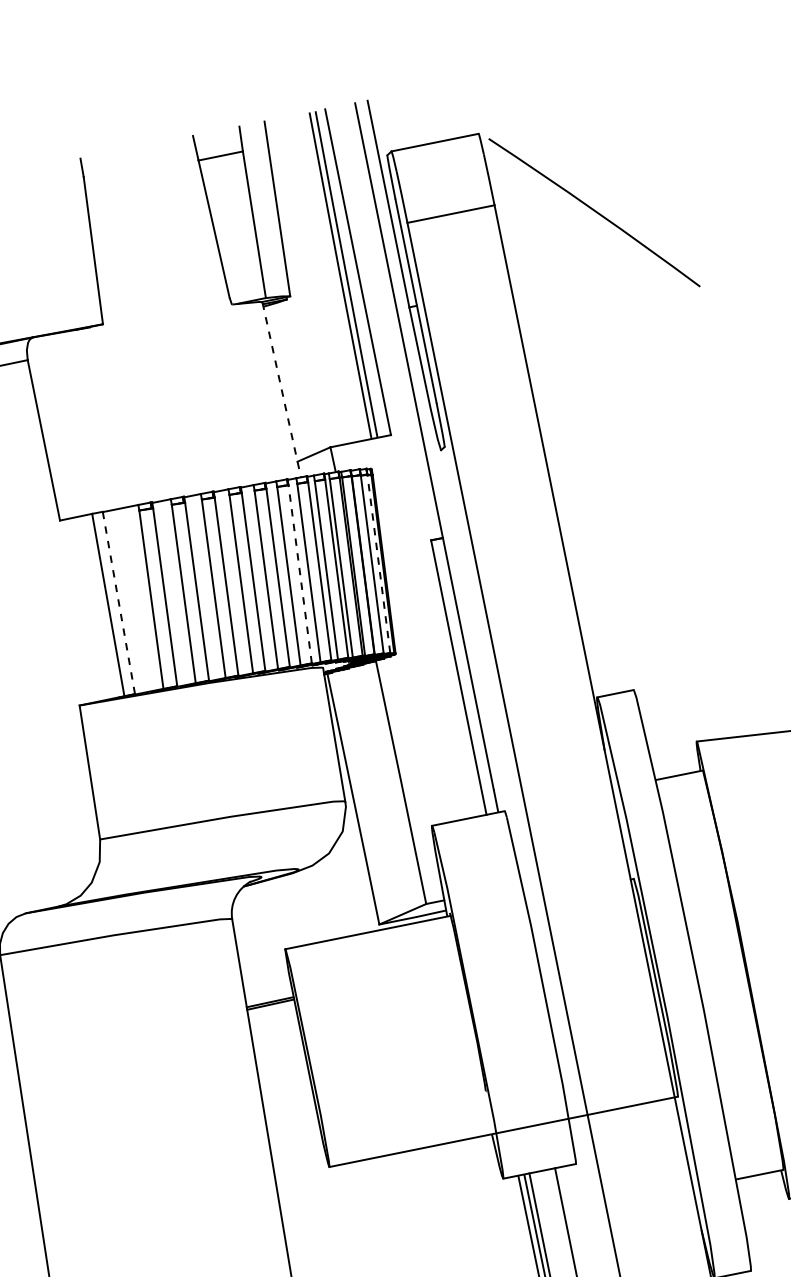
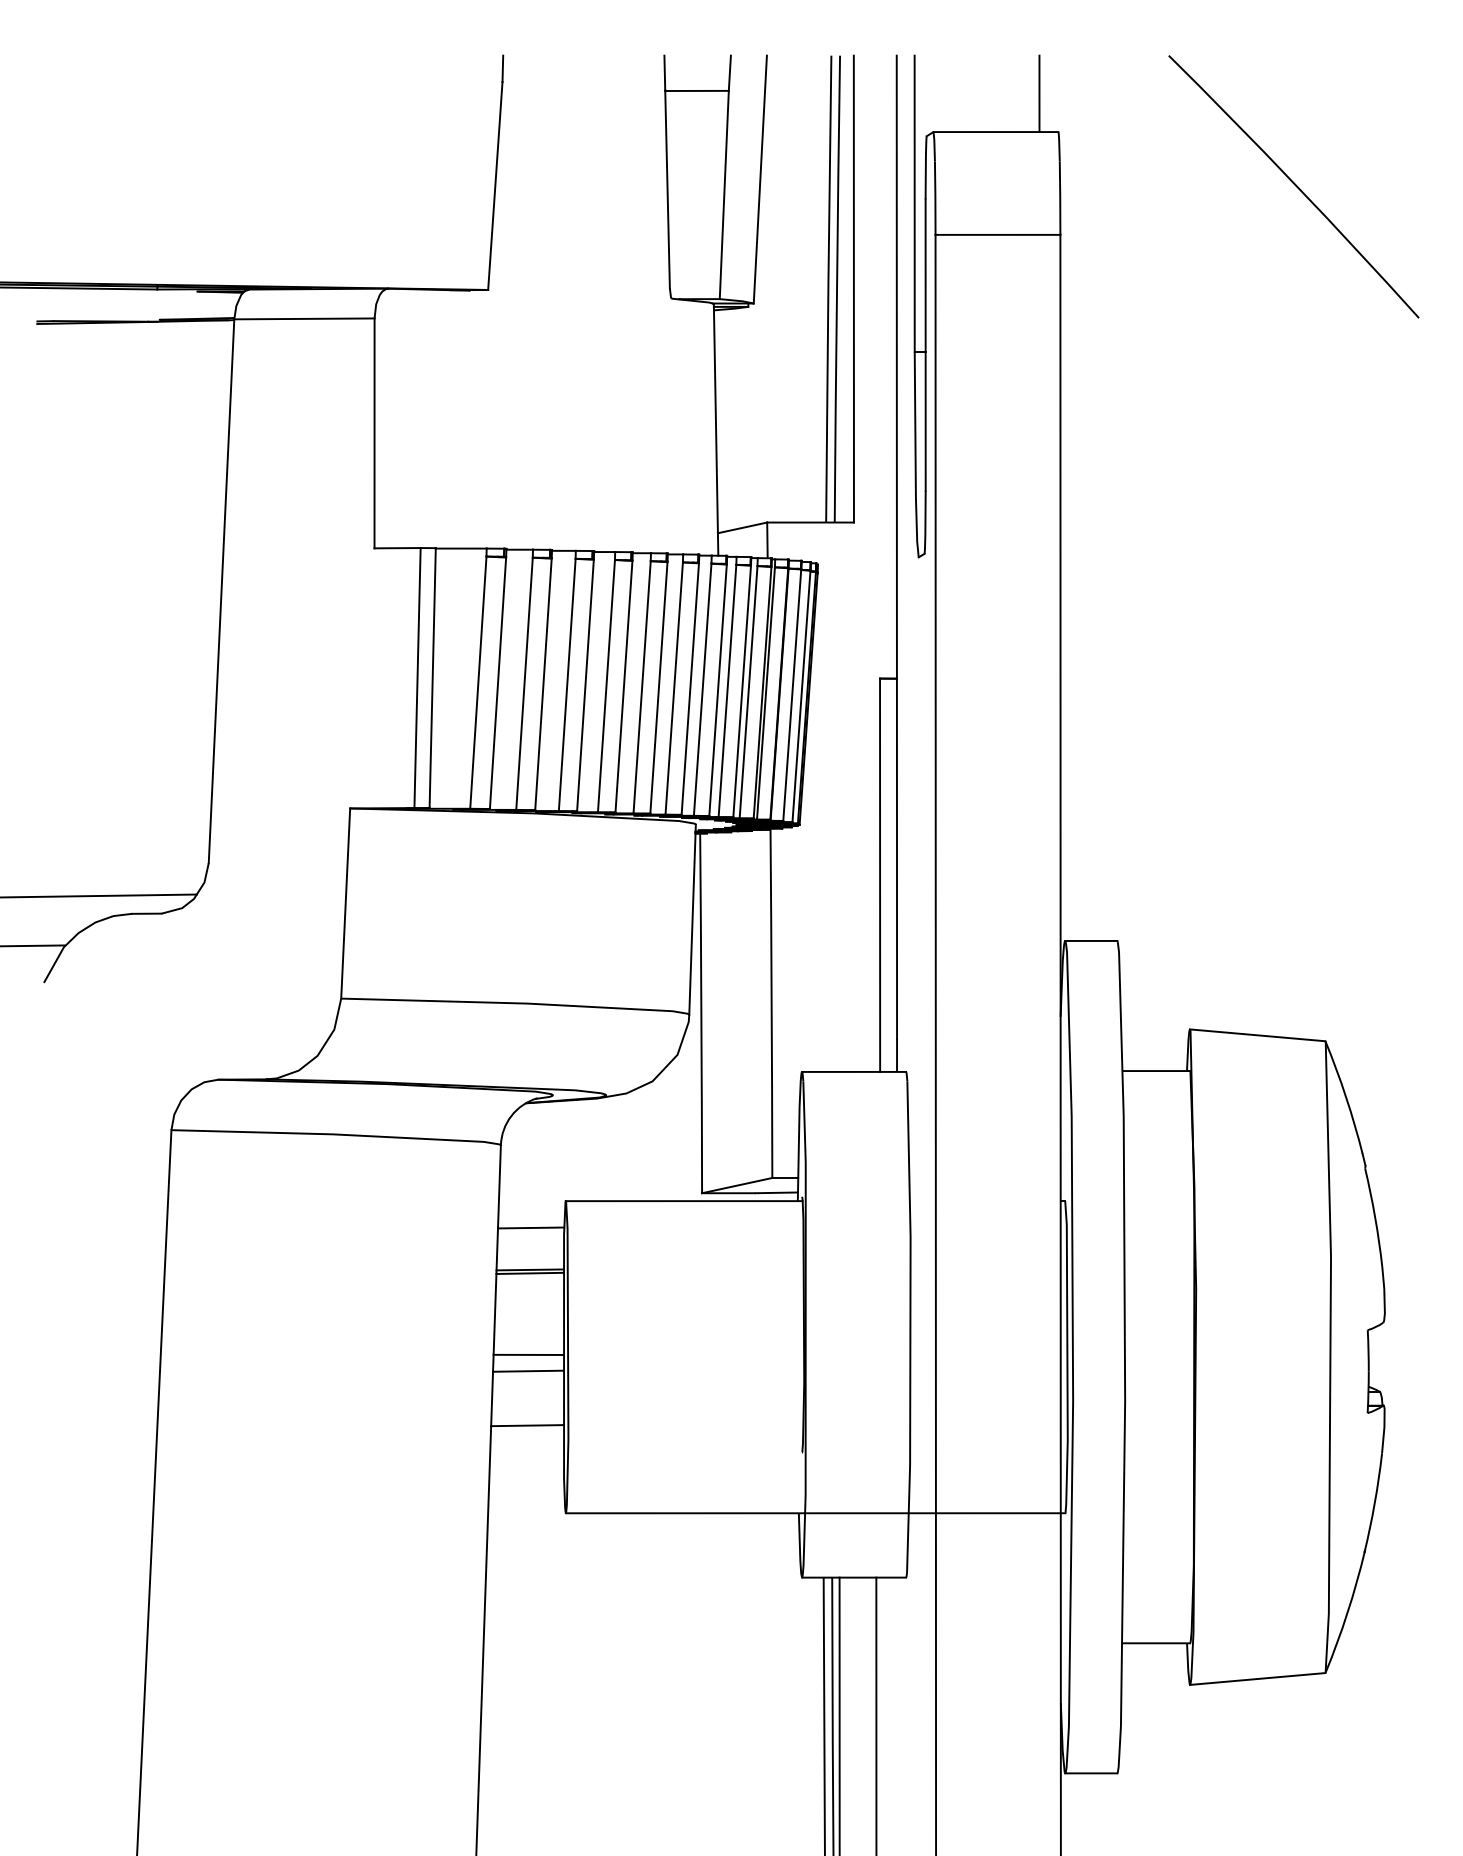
line: (460, 109) -> (1039, 93), added
arc: (594, 211) -> (1294, 185), moved
line: (282, 390) -> (716, 430), dashed -> solid
line: (378, 563) -> (801, 696), dashed -> solid
line: (300, 573) -> (690, 688), dashed -> solid
line: (118, 602) -> (432, 677), dashed -> solid
line: (265, 972) -> (531, 1227), added
line: (280, 1061) -> (527, 1354), added
line: (282, 1072) -> (527, 1370), added
line: (290, 1111) -> (527, 1425), added

